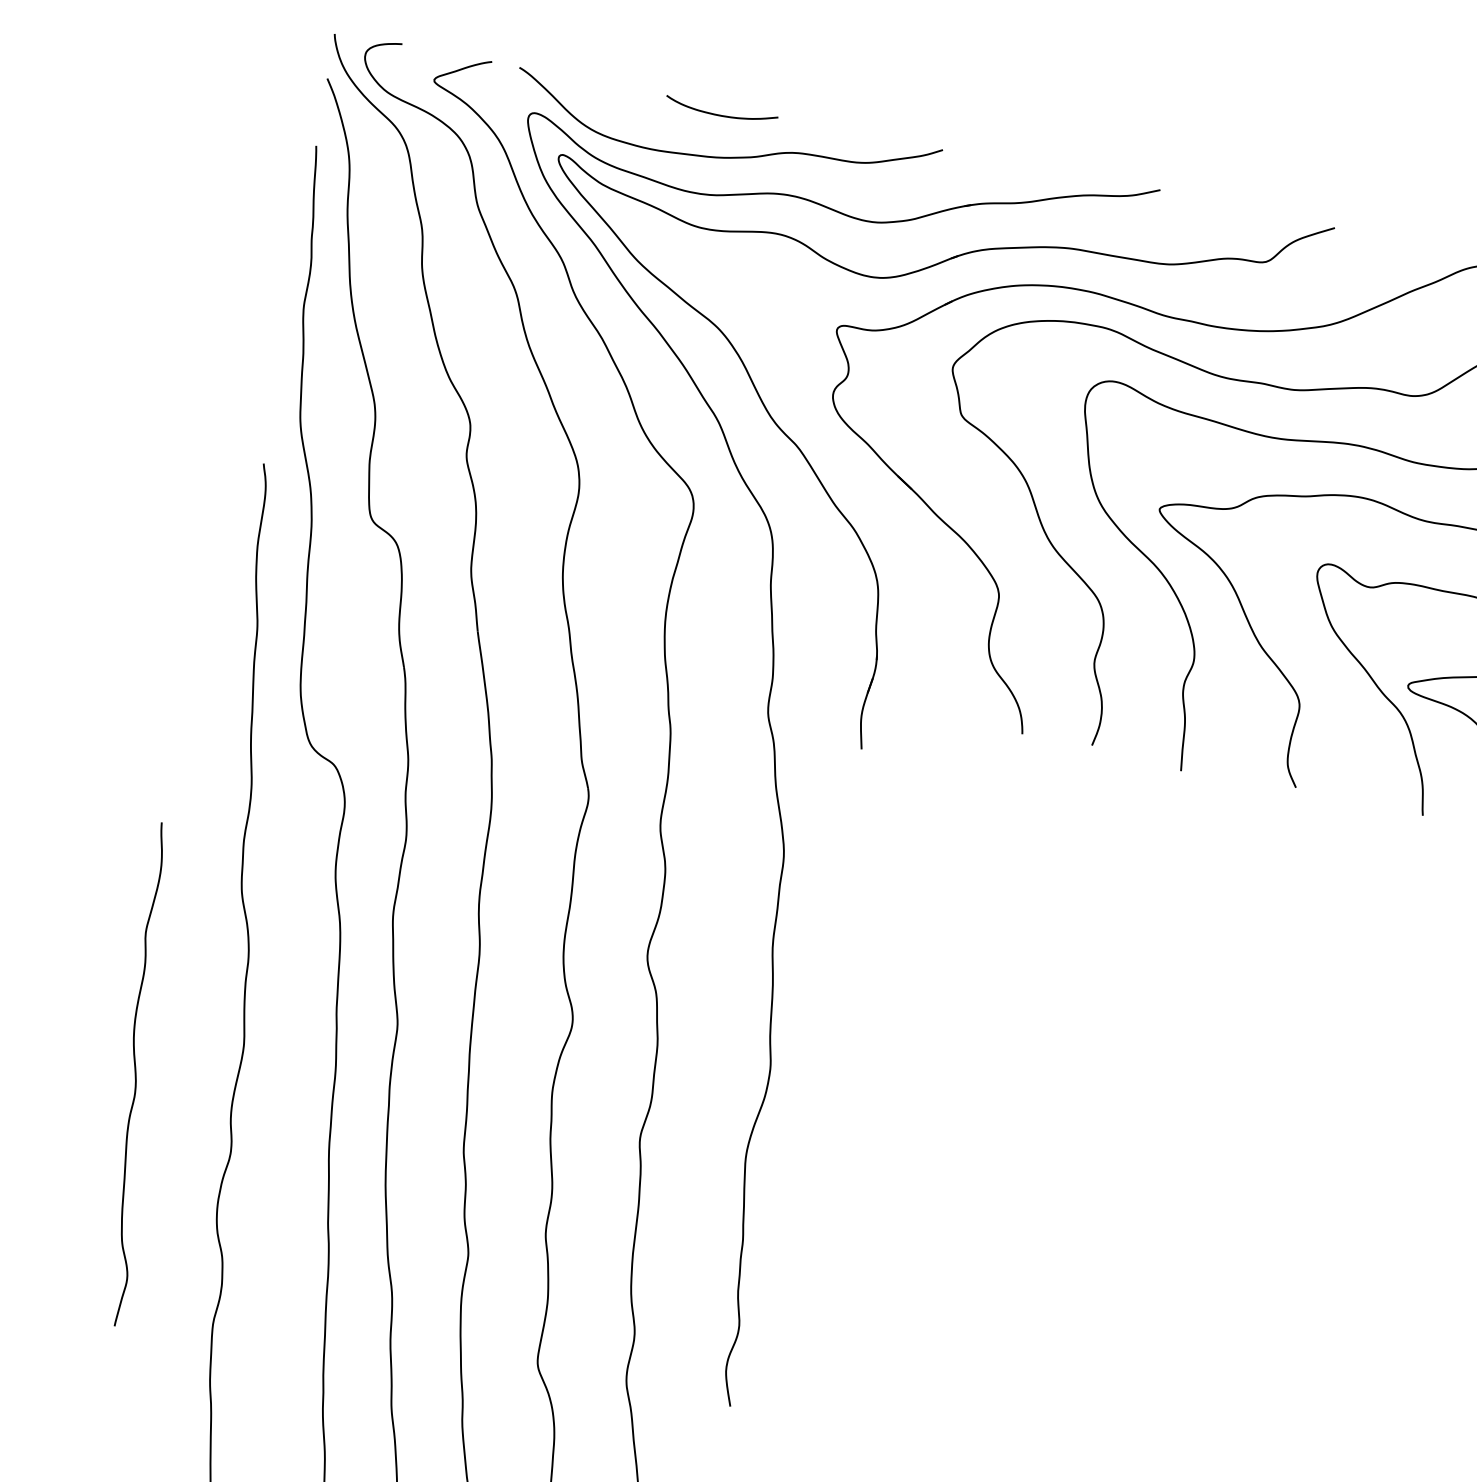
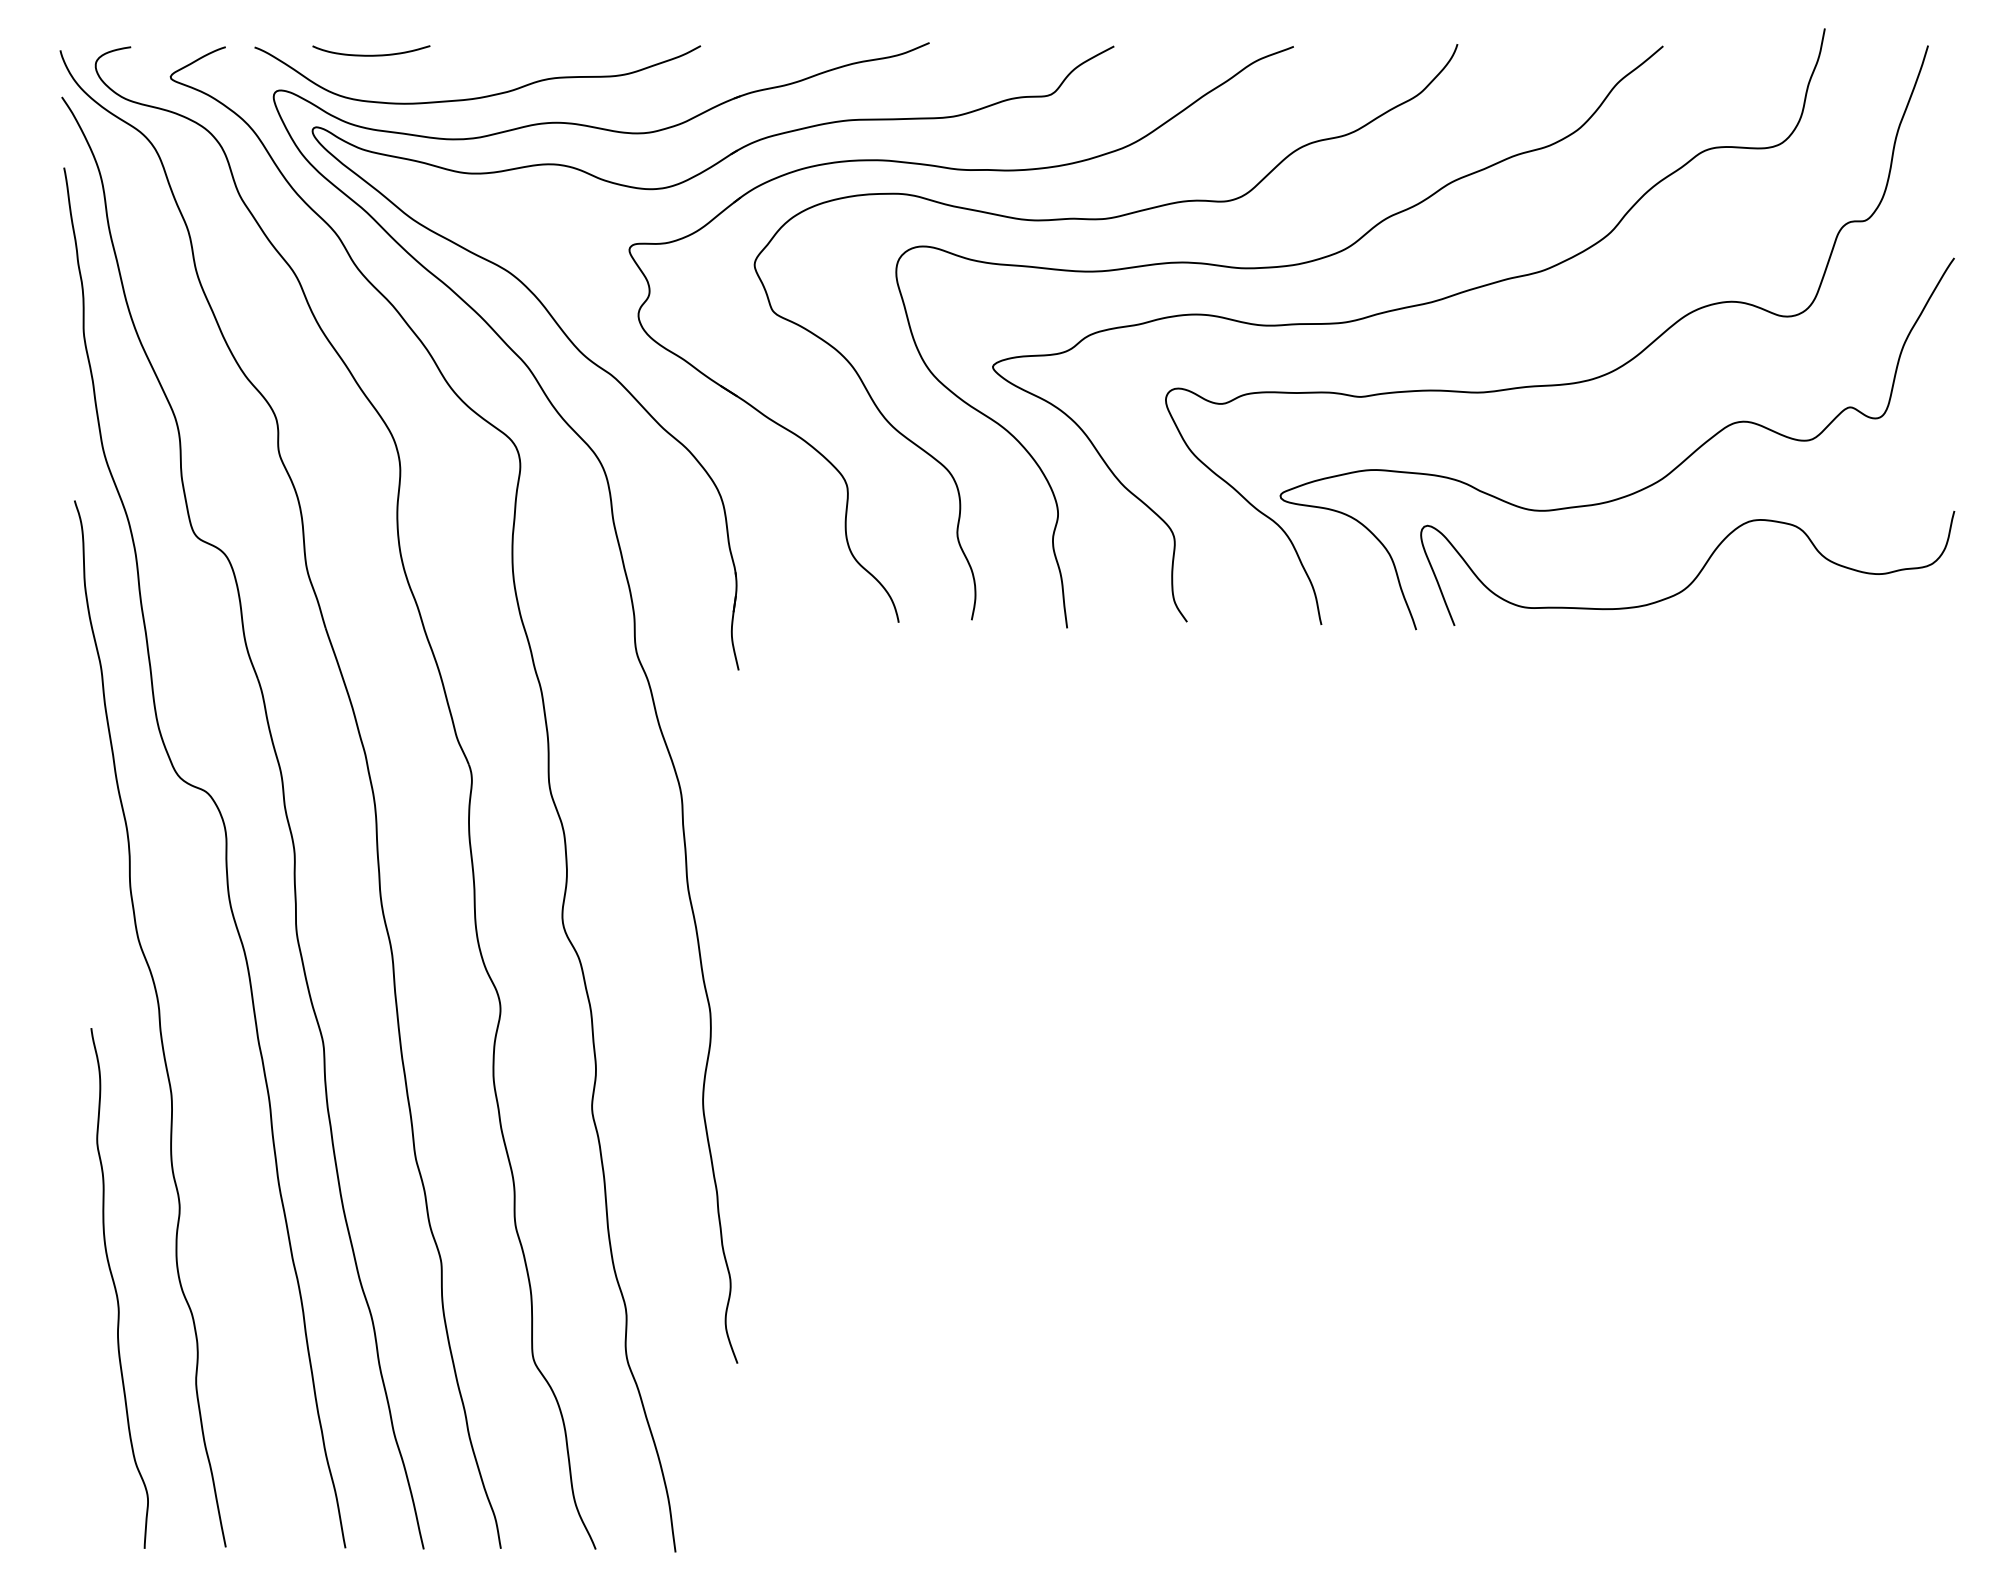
curve: (720, 114) -> (371, 54), moved
curve: (136, 1074) -> (116, 1288), moved

